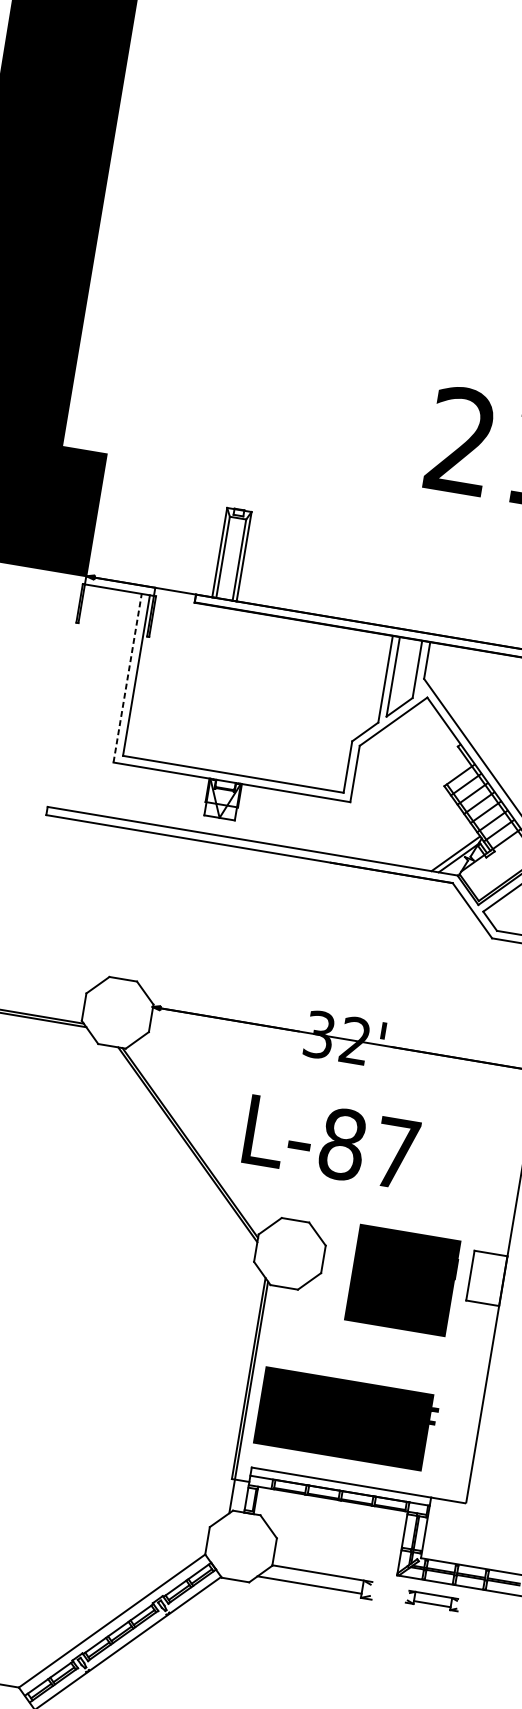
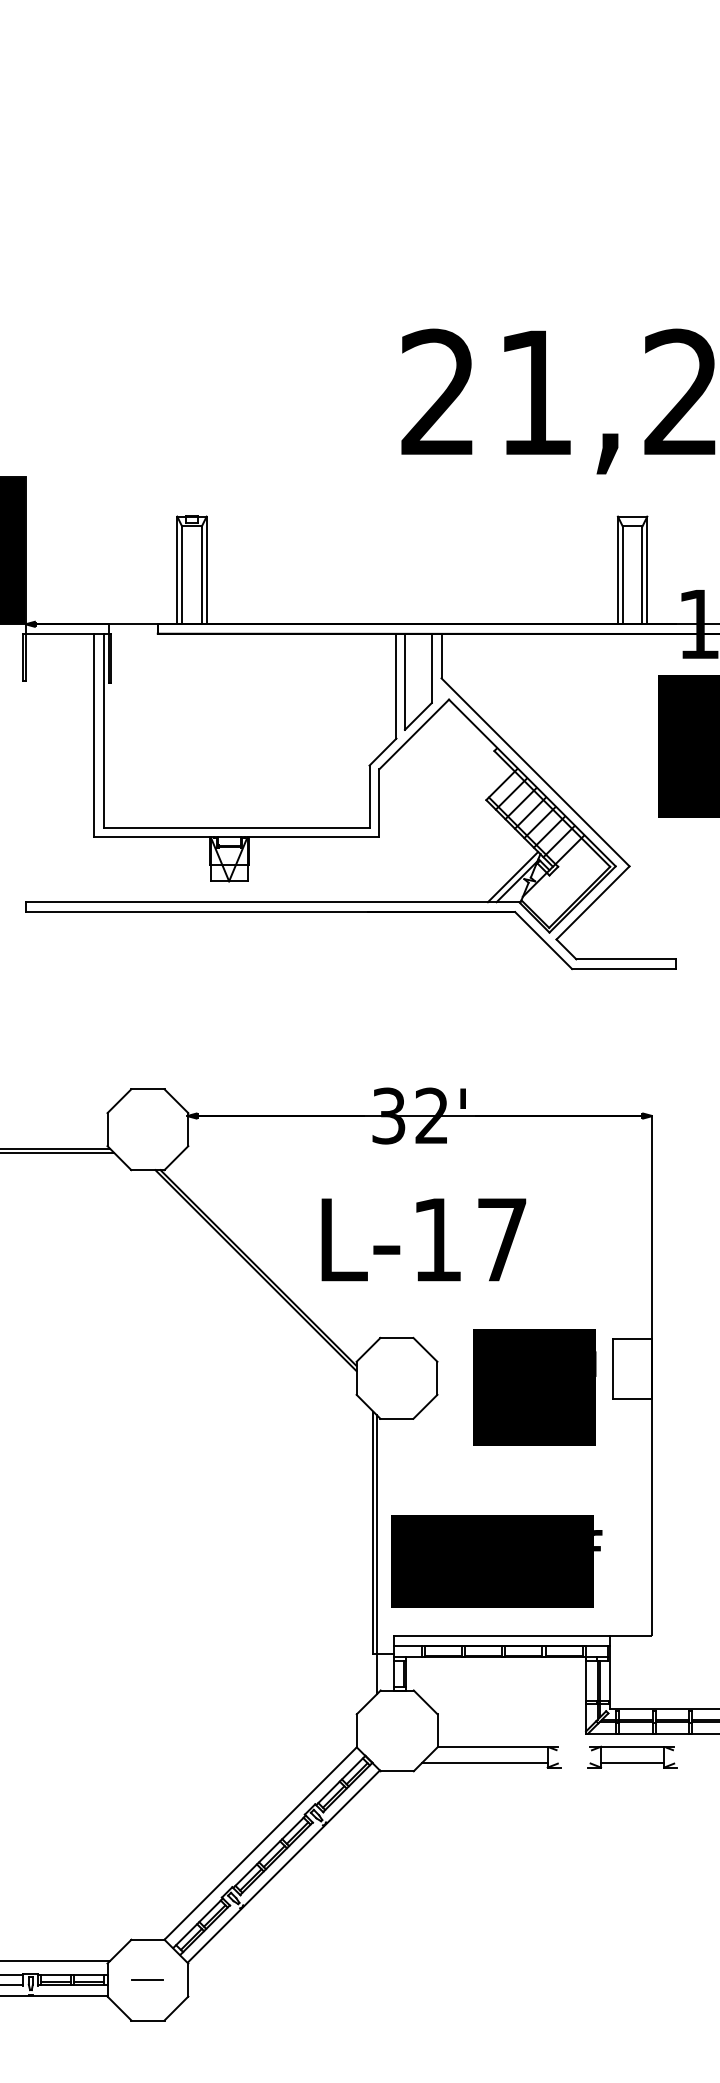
line: (128, 678) -> (94, 735), dashed -> solid
text: (342, 1144) -> (437, 1239), L-87 -> L-17
part: (432, 1600) -> (632, 1756), size x1.43

